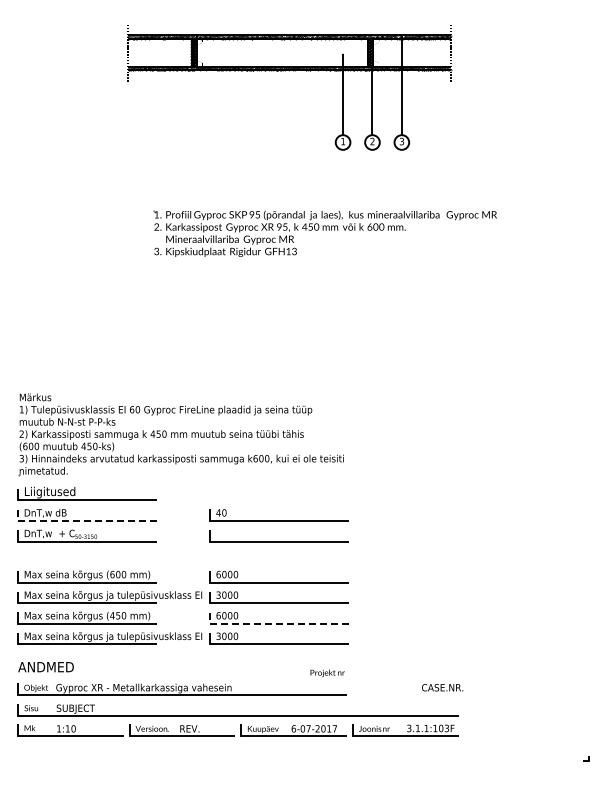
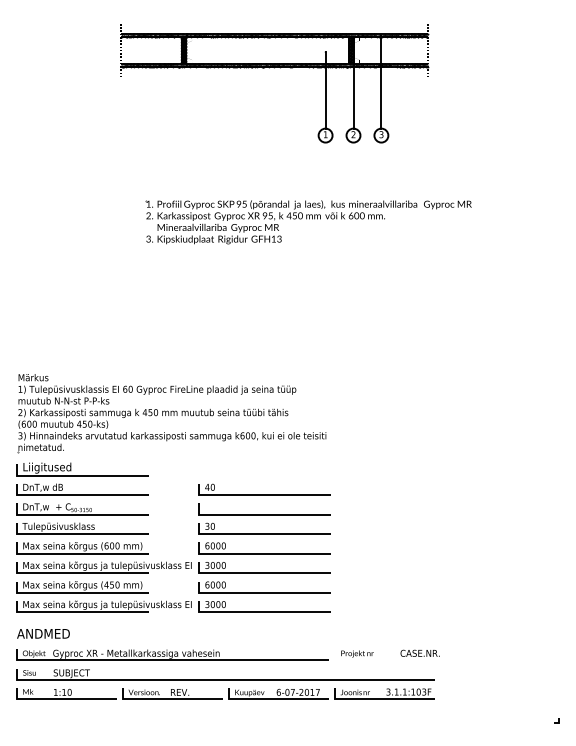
line: (80, 521) -> (76, 495), dashed -> solid
part: (86, 556) -> (81, 528), added
part: (278, 556) -> (264, 528), added
line: (272, 623) -> (258, 592), dashed -> solid
text: (327, 673) -> (357, 654), moved

